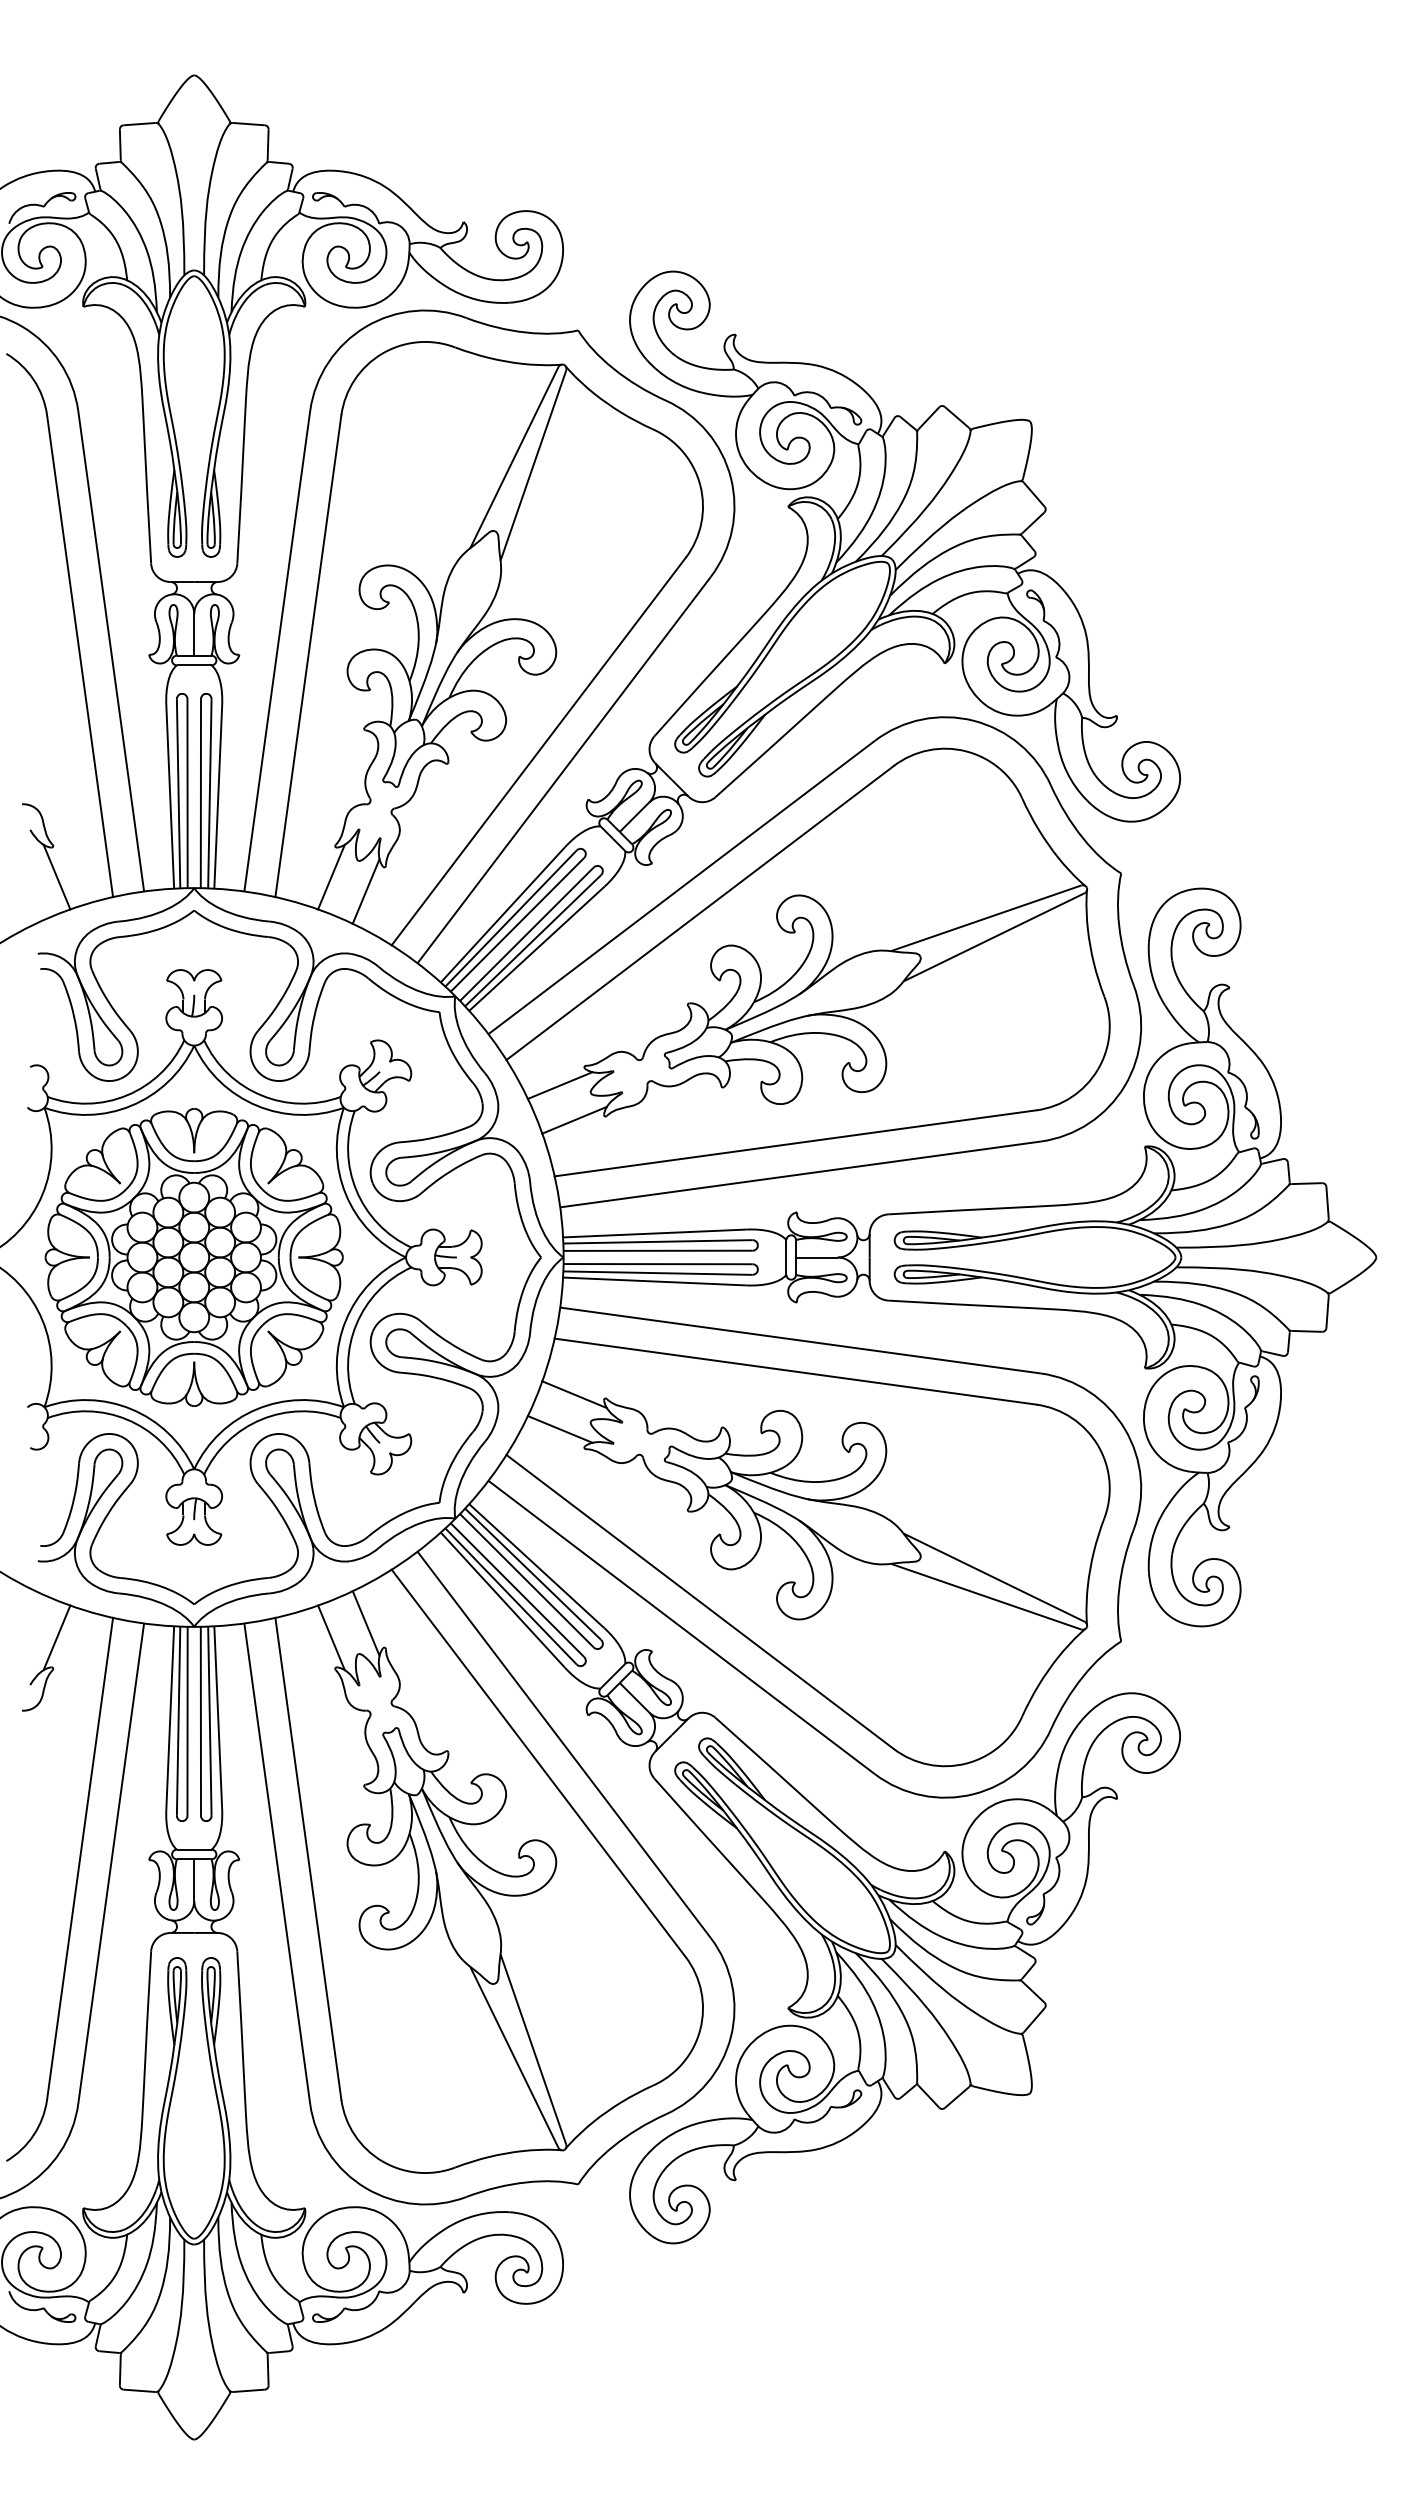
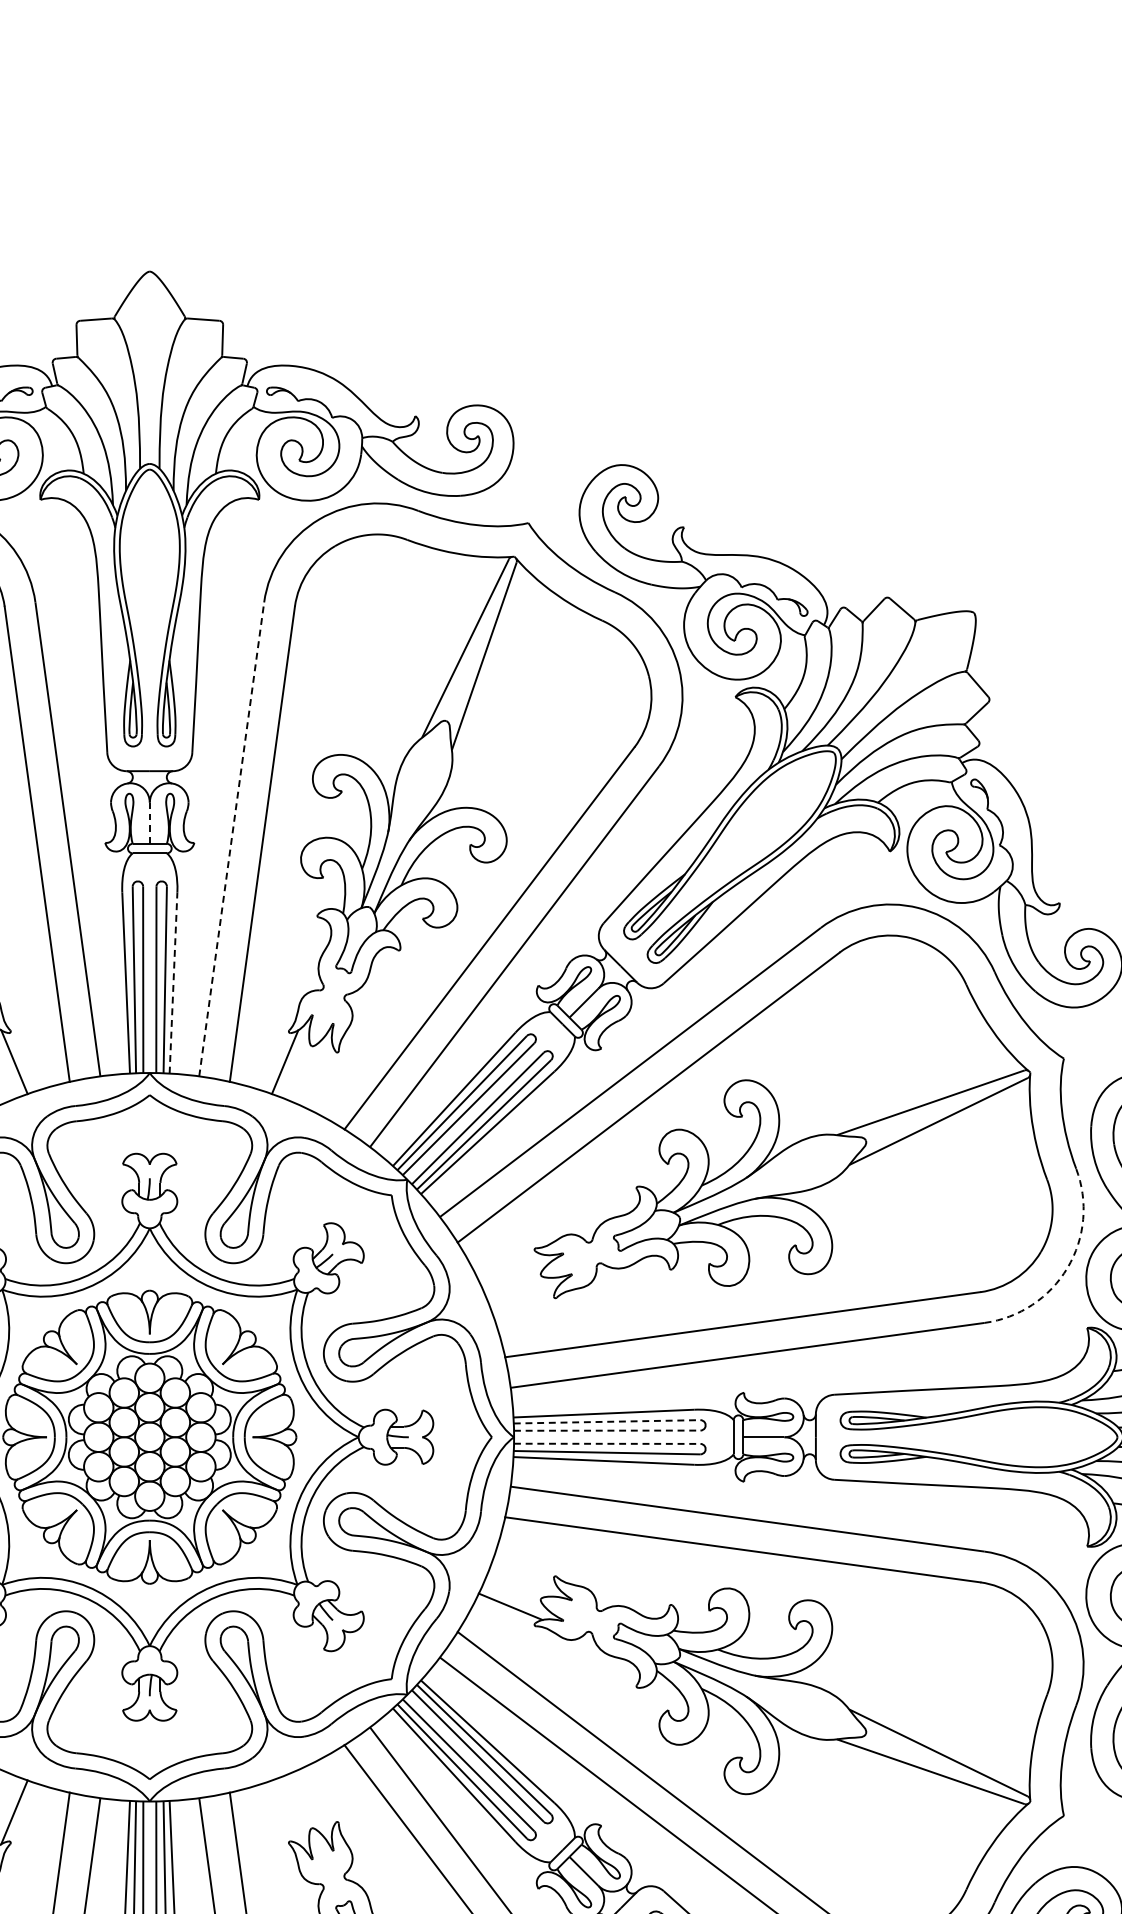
line: (194, 634) -> (150, 822), solid -> dashed
line: (277, 651) -> (231, 839), solid -> dashed
line: (218, 796) -> (173, 982), solid -> dashed
line: (365, 891) -> (318, 1076), removed
line: (559, 1085) -> (510, 1267), removed
arc: (1124, 1085) -> (1067, 1267), solid -> dashed
line: (574, 1119) -> (524, 1301), removed
line: (657, 1241) -> (606, 1421), solid -> dashed
line: (658, 1250) -> (607, 1430), solid -> dashed
line: (658, 1264) -> (607, 1444), solid -> dashed
line: (574, 1394) -> (524, 1572), removed
line: (365, 1623) -> (318, 1798), removed
line: (331, 1637) -> (285, 1811), removed

